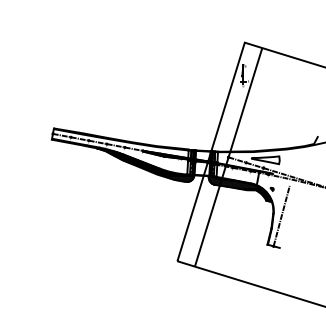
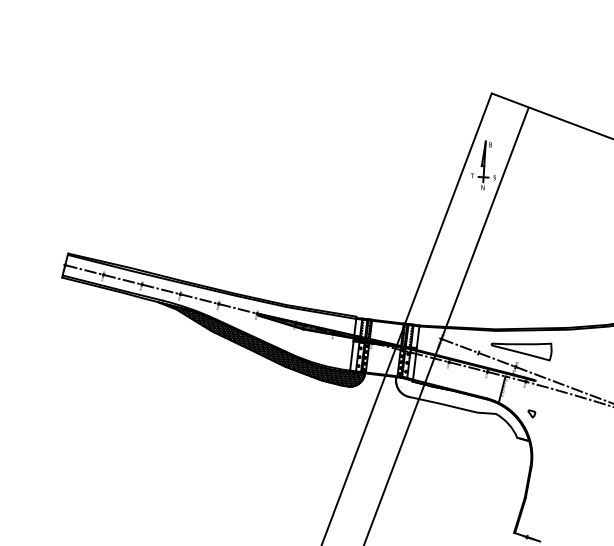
hatch: (239, 188) -> (461, 407), removed
line: (281, 215) -> (548, 471), removed

